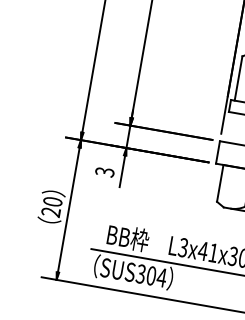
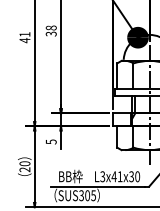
text: (100, 170) -> (48, 141), 3 -> 5
text: (161, 277) -> (93, 195), SUS304 -> SUS305

